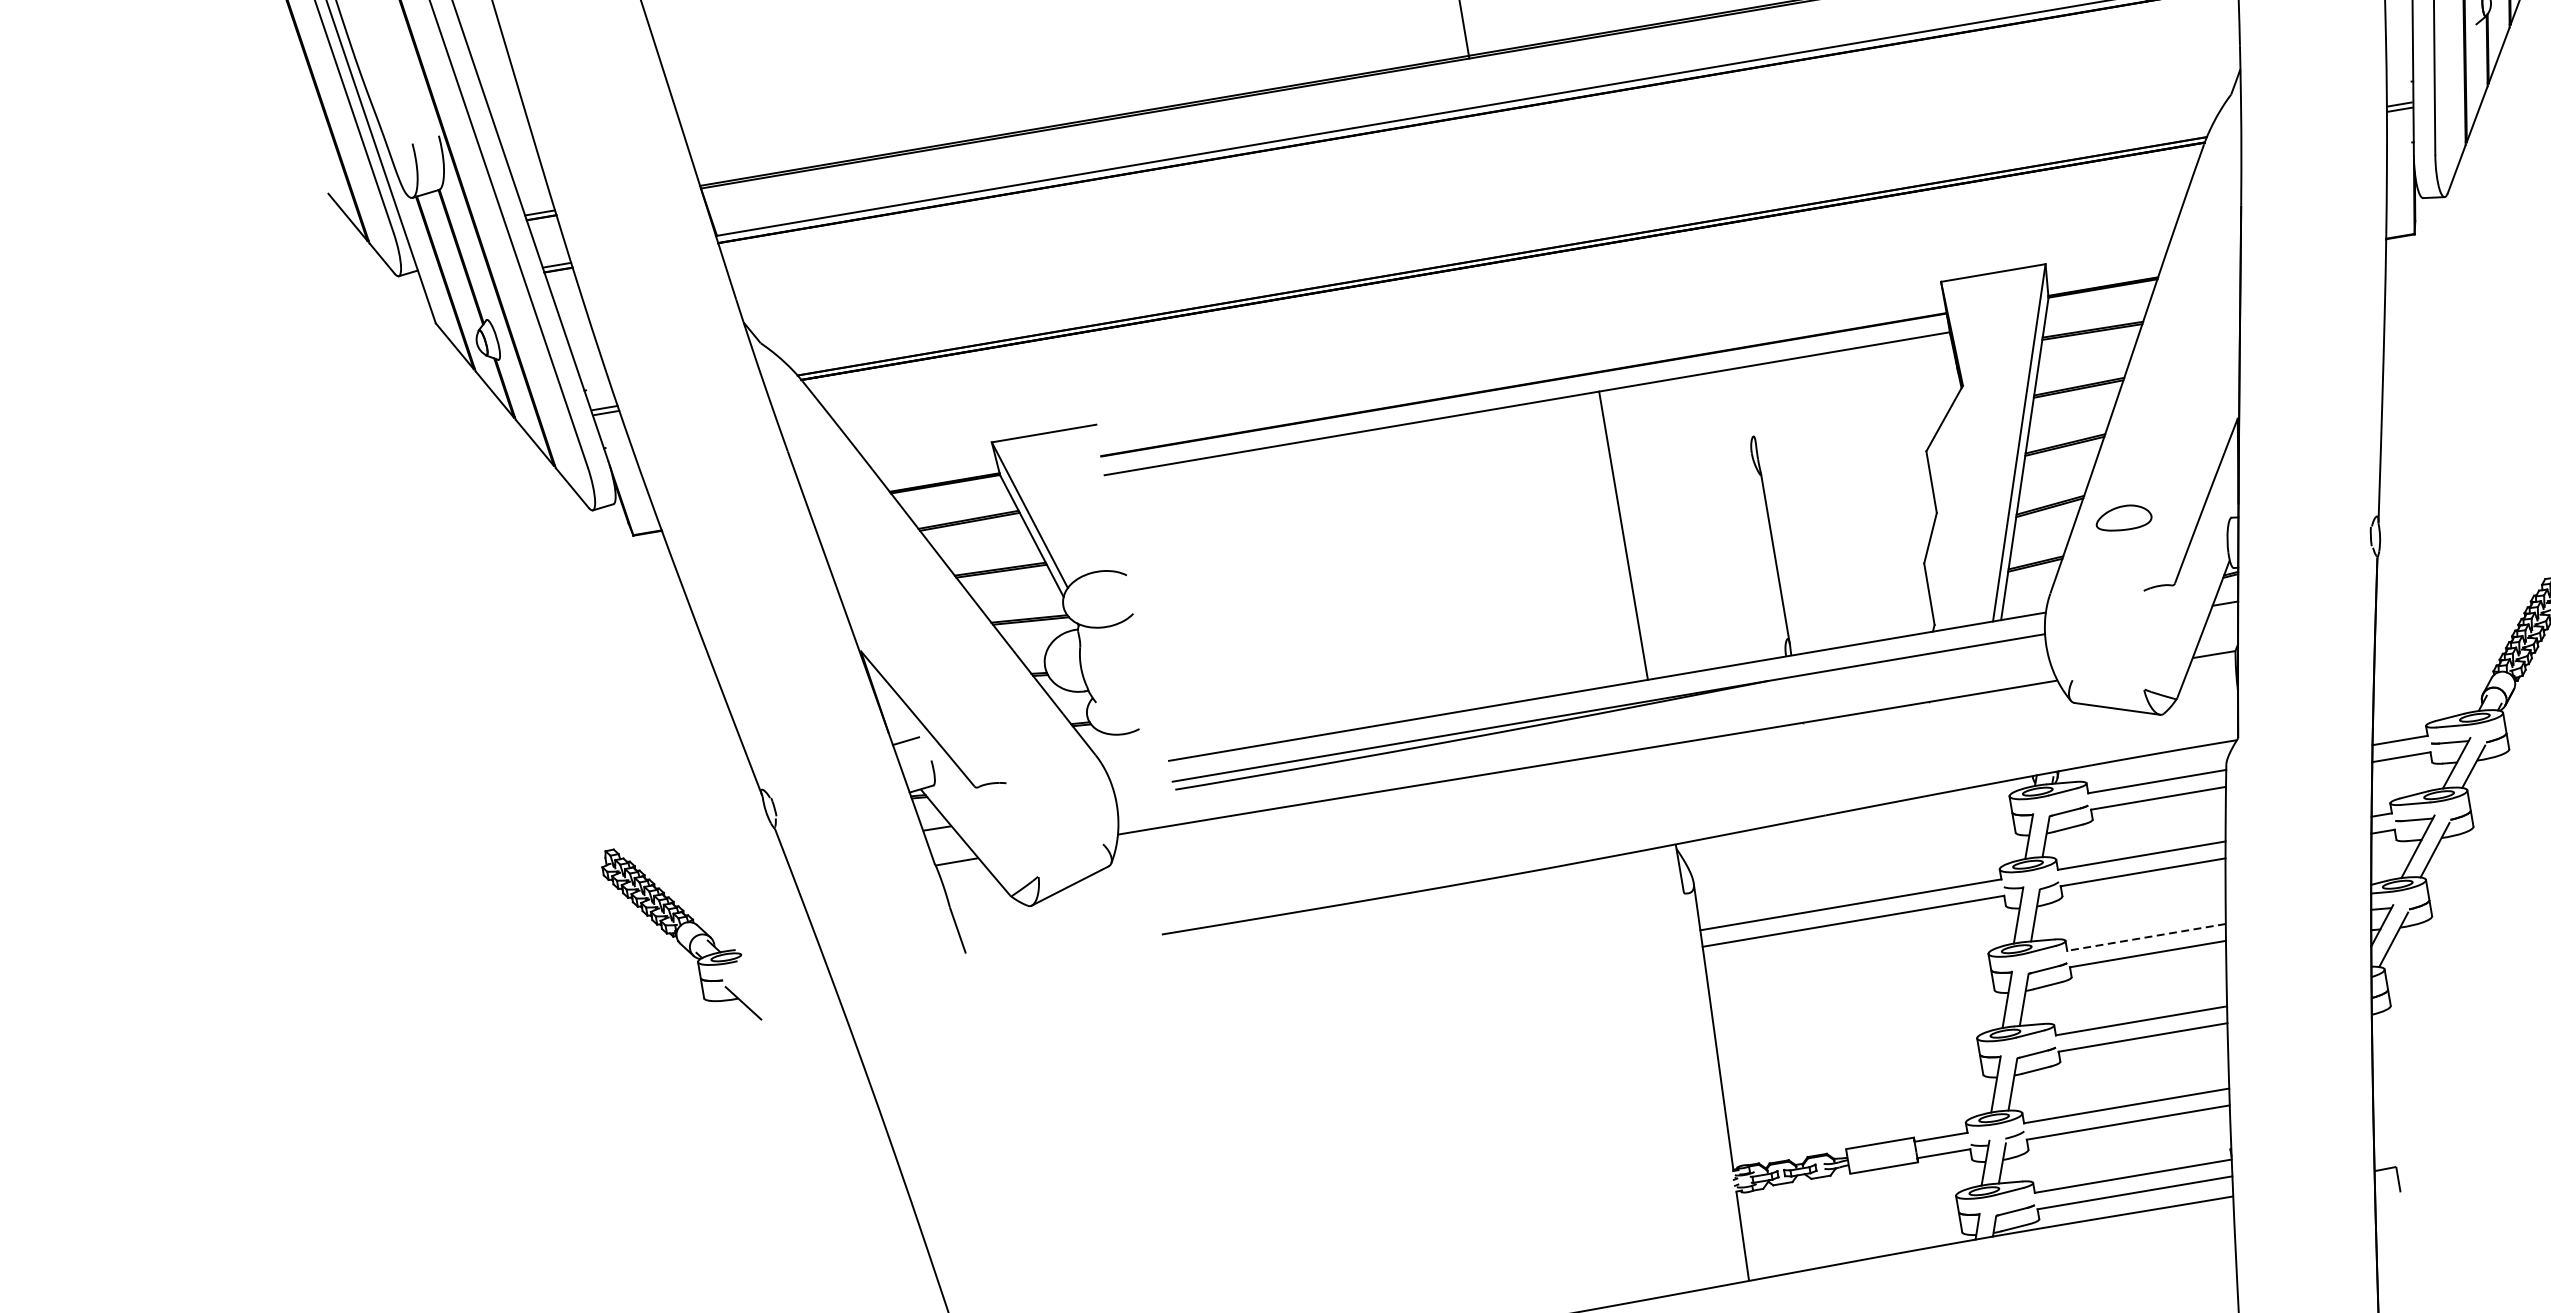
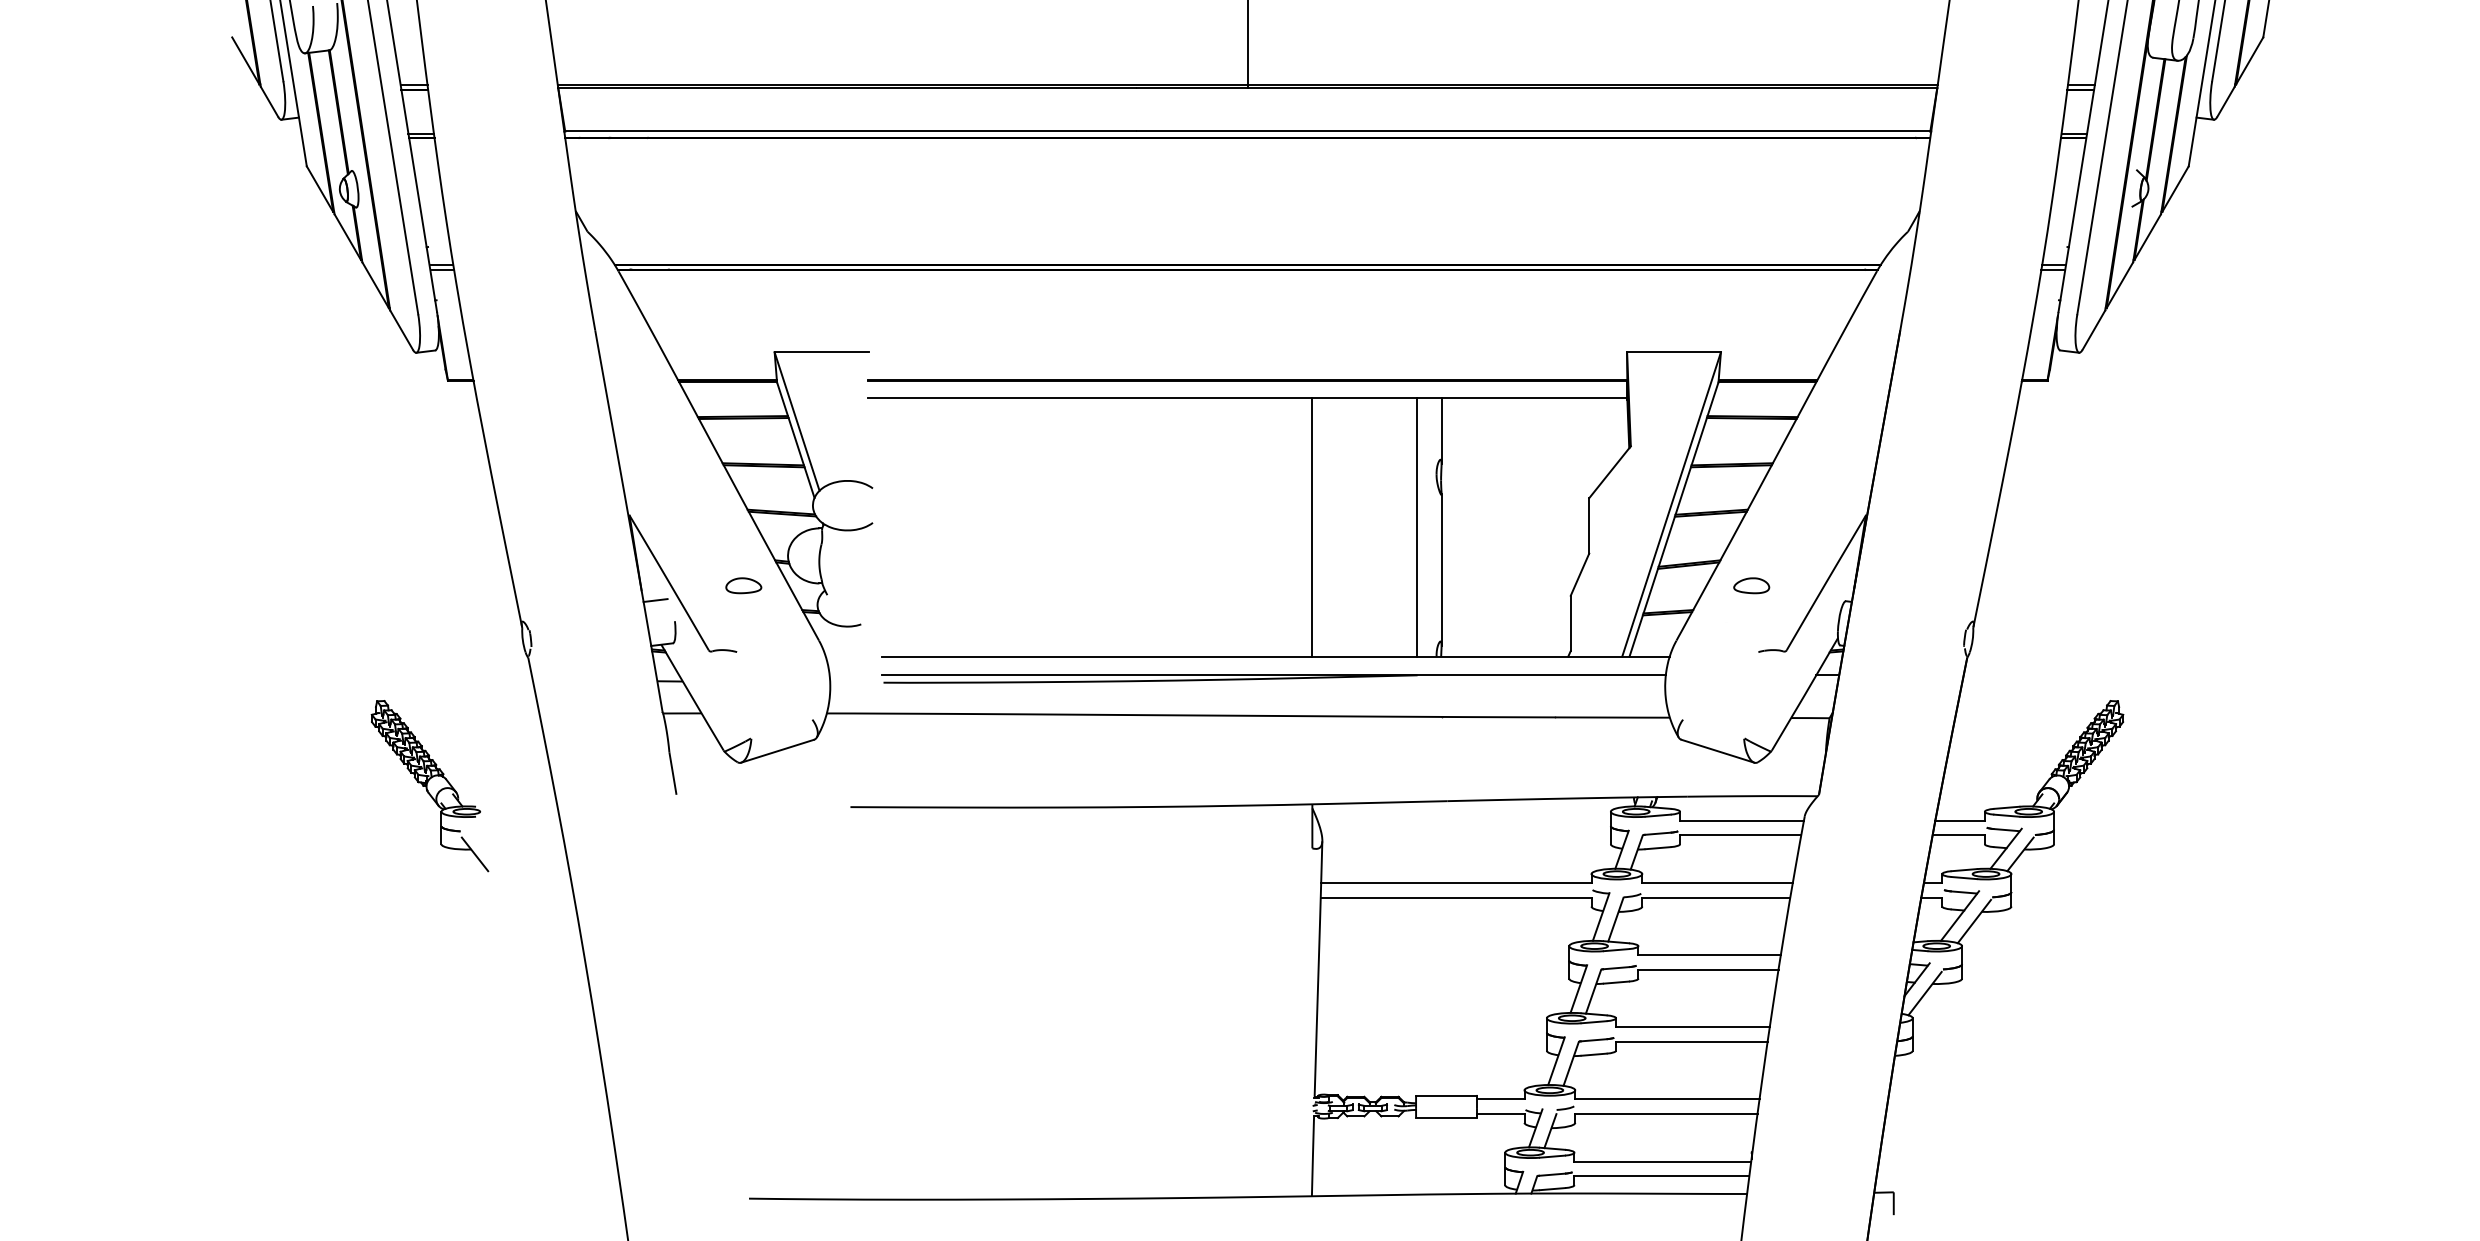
line: (1749, 403) -> (1441, 430), added
line: (1739, 515) -> (1416, 526), added
part: (2123, 518) -> (1751, 585), size x0.71
part: (1001, 707) -> (743, 585), added
part: (680, 936) -> (429, 786), moved
line: (2146, 937) -> (1709, 955), dashed -> solid

